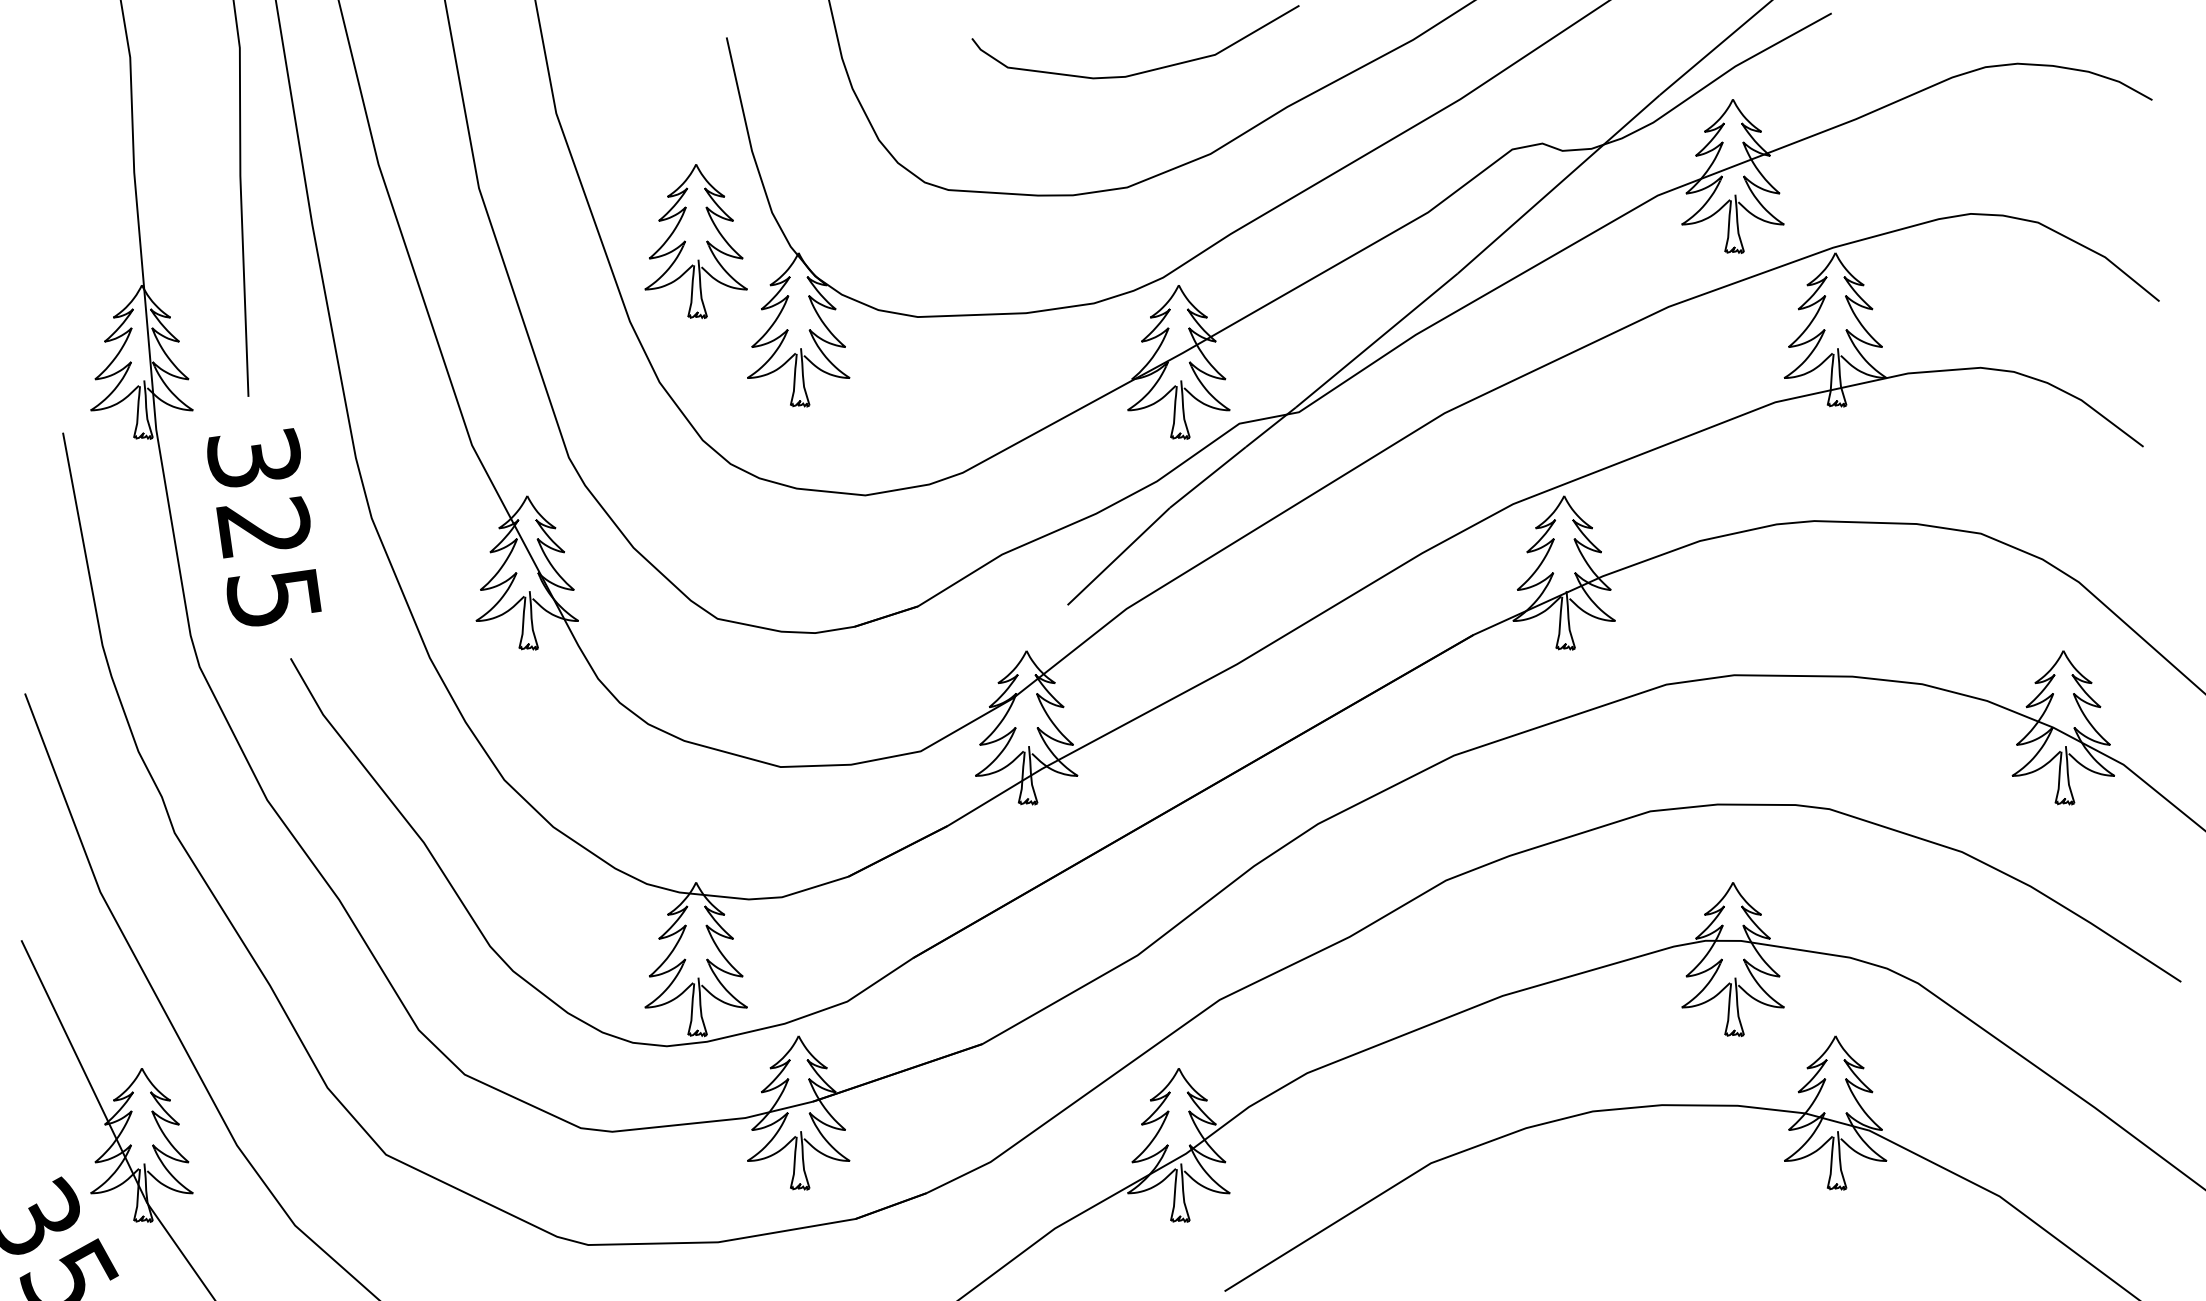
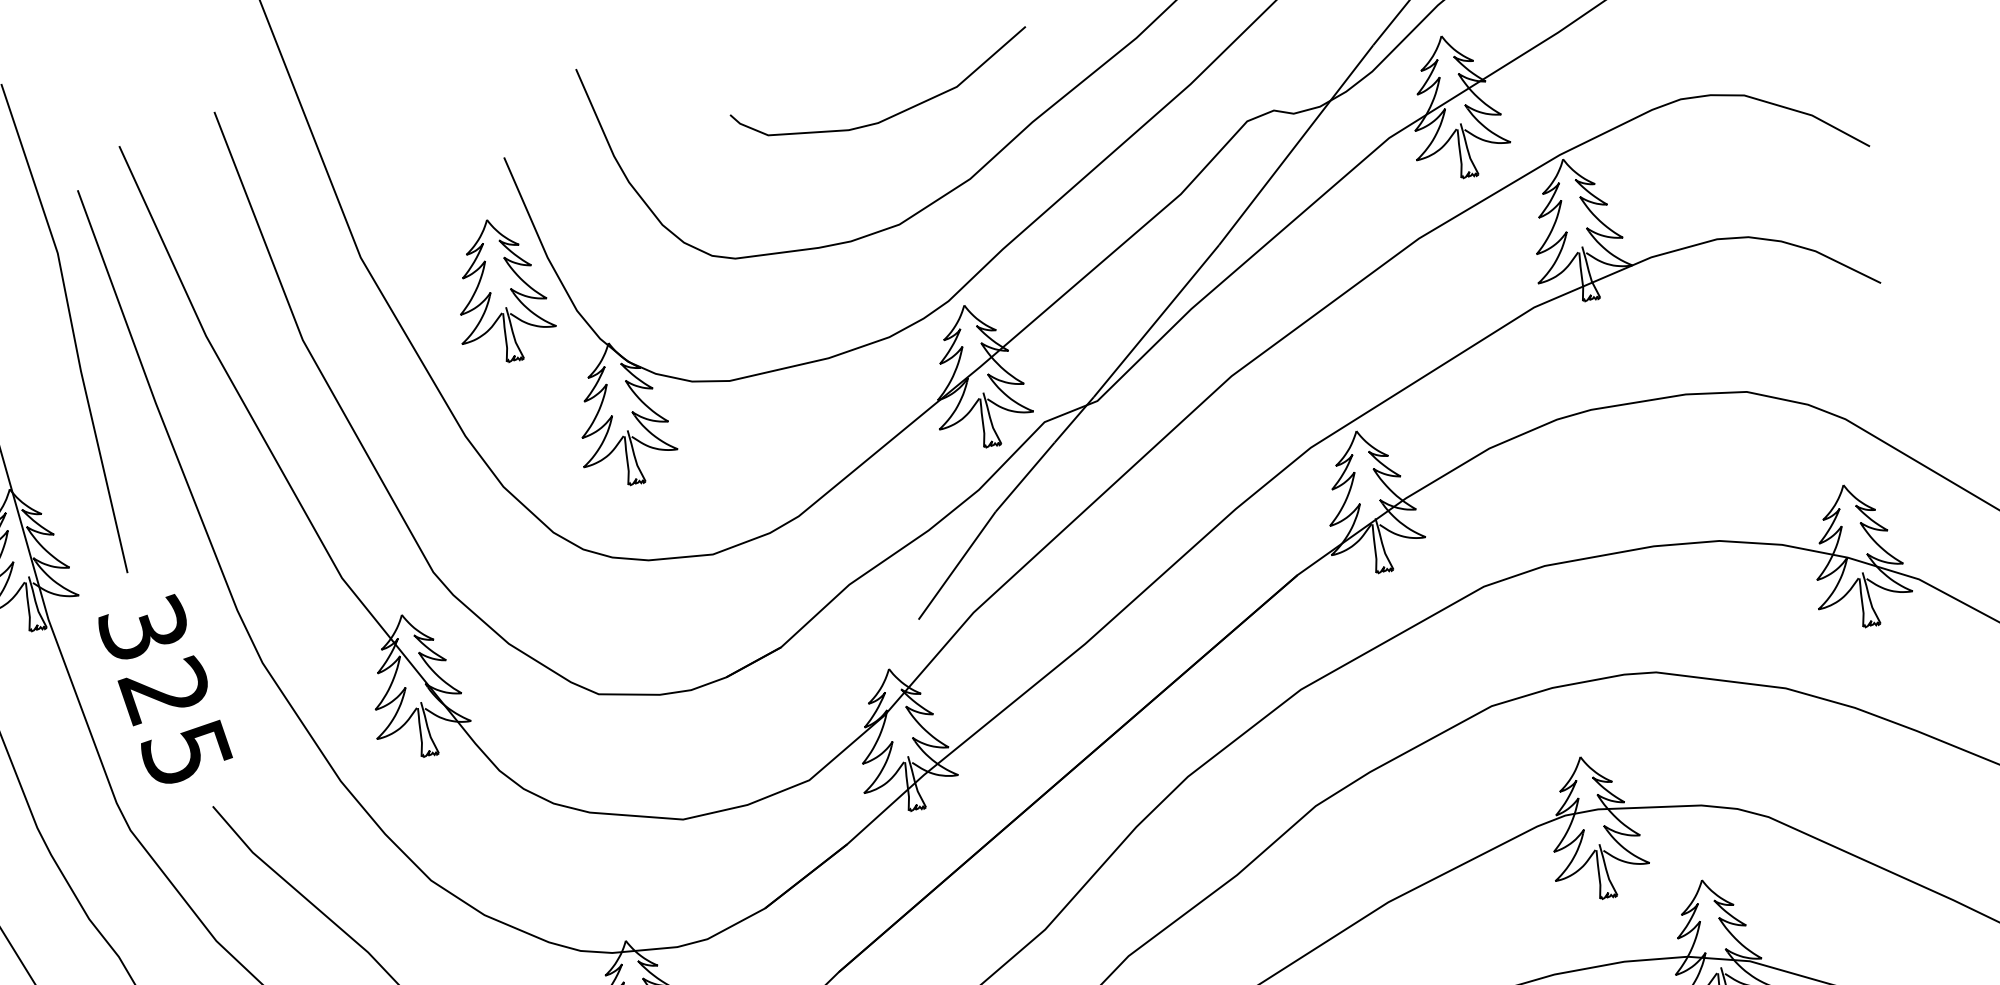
part: (695, 241) -> (500, 291), moved

